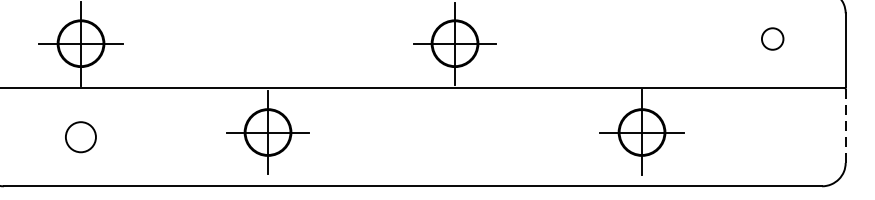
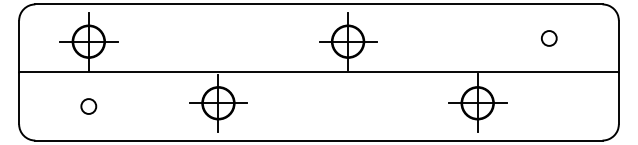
circle: (773, 39) -> (549, 38), moved
line: (845, 125) -> (618, 98), dashed -> solid
circle: (80, 137) -> (88, 106), size x0.71

